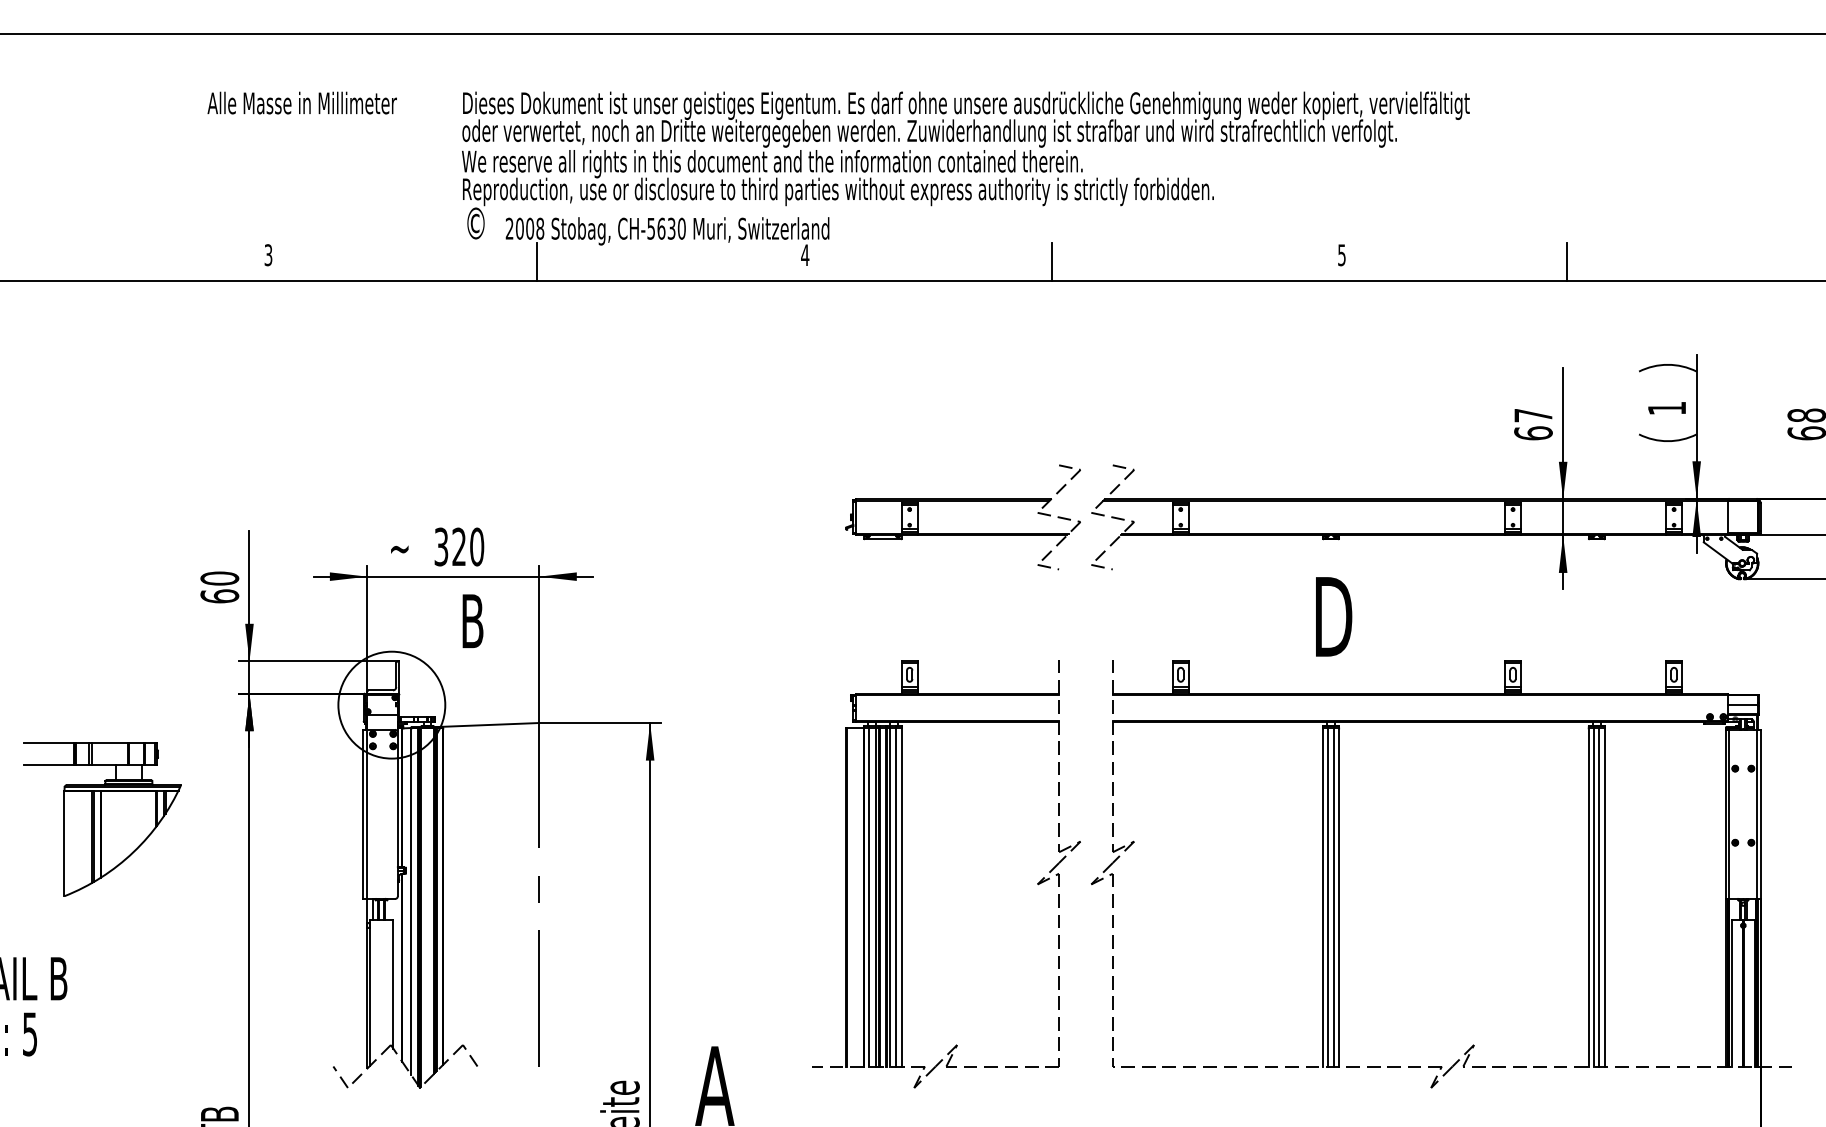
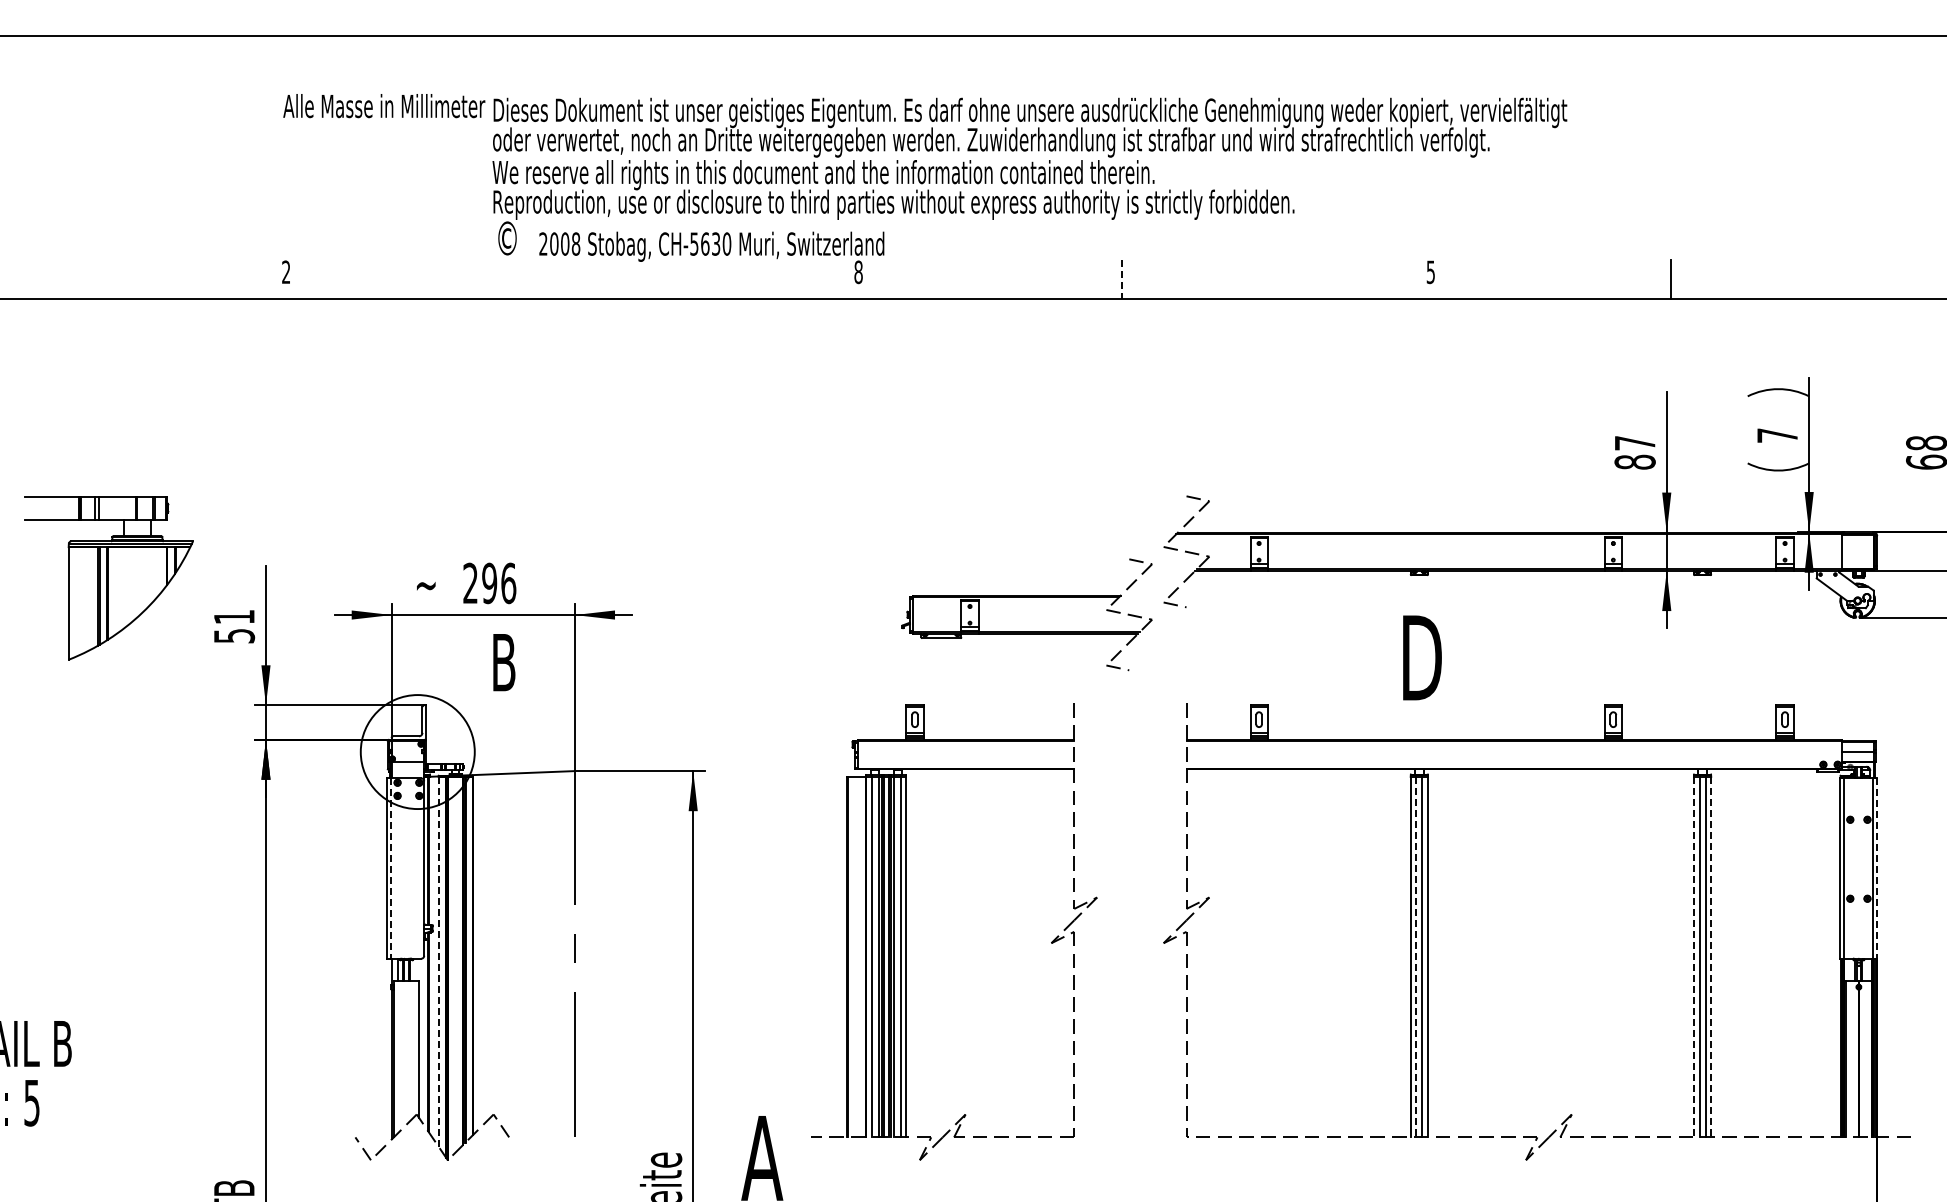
text: (302, 103) -> (384, 106), moved
text: (268, 255) -> (286, 272), 3 -> 2
text: (805, 255) -> (858, 272), 4 -> 8
line: (536, 261) -> (572, 279), removed
line: (1051, 261) -> (1121, 279), solid -> dashed
text: (1666, 408) -> (1777, 435), 1 -> 7
text: (1532, 432) -> (1634, 461), 67 -> 87
part: (962, 501) -> (1026, 597), moved
text: (459, 547) -> (489, 583), 320 -> 296
text: (219, 587) -> (234, 626), 60 -> 51
line: (367, 815) -> (391, 869), solid -> dashed
line: (1760, 815) -> (1877, 869), solid -> dashed
part: (101, 819) -> (108, 578), moved
part: (901, 873) -> (906, 931), moved
line: (1328, 897) -> (1416, 957), solid -> dashed
line: (1589, 897) -> (1694, 957), solid -> dashed
line: (1605, 897) -> (1711, 957), solid -> dashed
line: (411, 901) -> (438, 961), solid -> dashed

